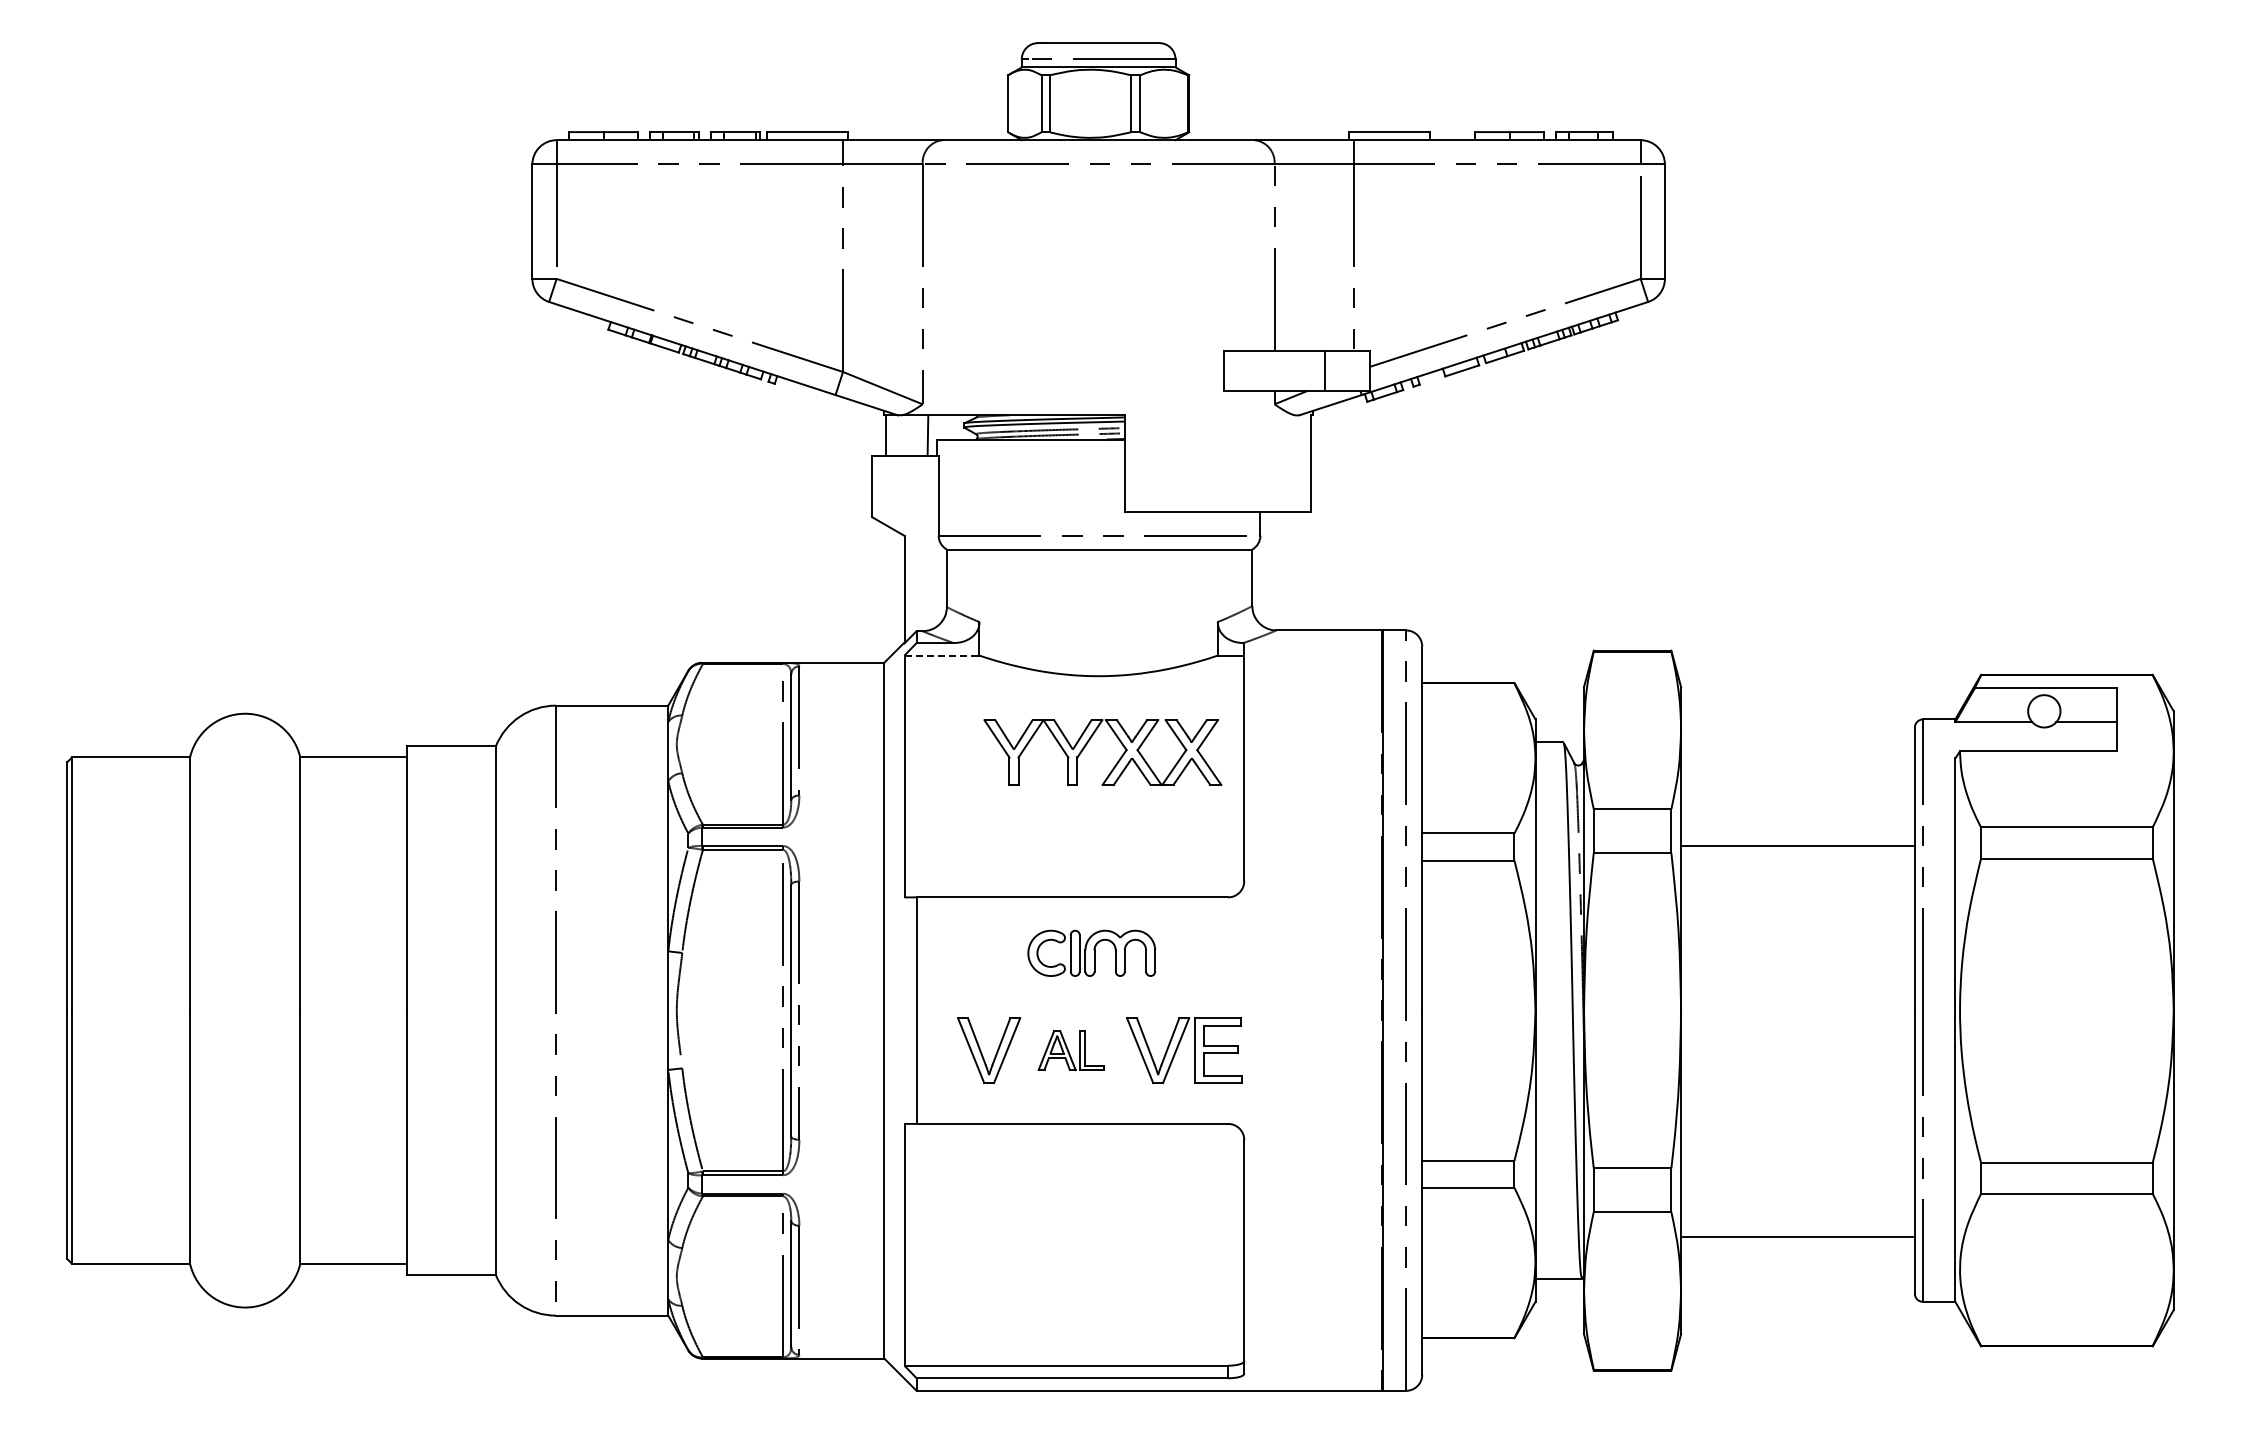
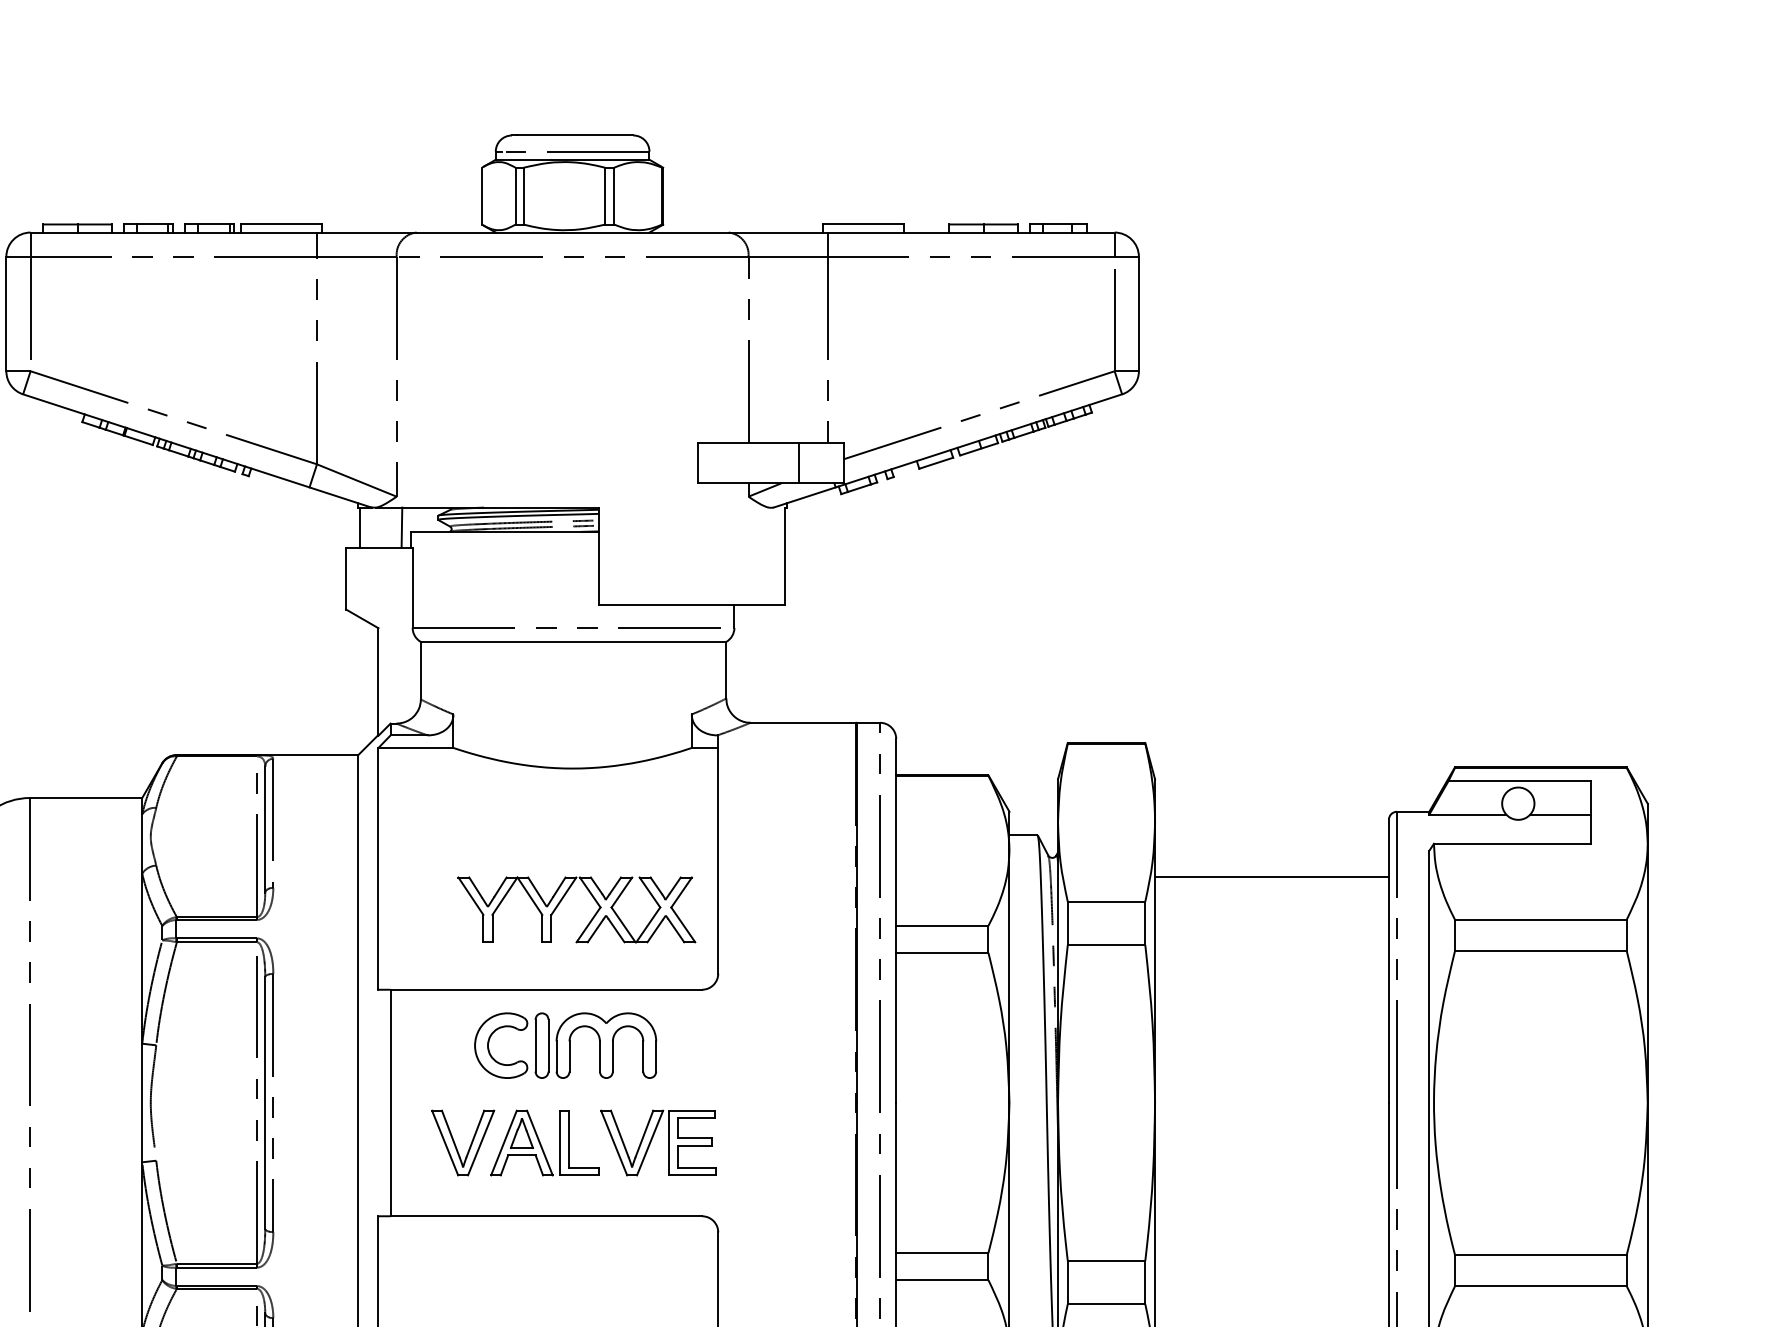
line: (942, 655) -> (416, 747), dashed -> solid
part: (1087, 744) -> (561, 901), moved
line: (1797, 846) -> (1271, 876), moved
part: (1091, 953) -> (565, 1045), size x1.43
part: (1070, 1050) -> (544, 1142), size x1.67

